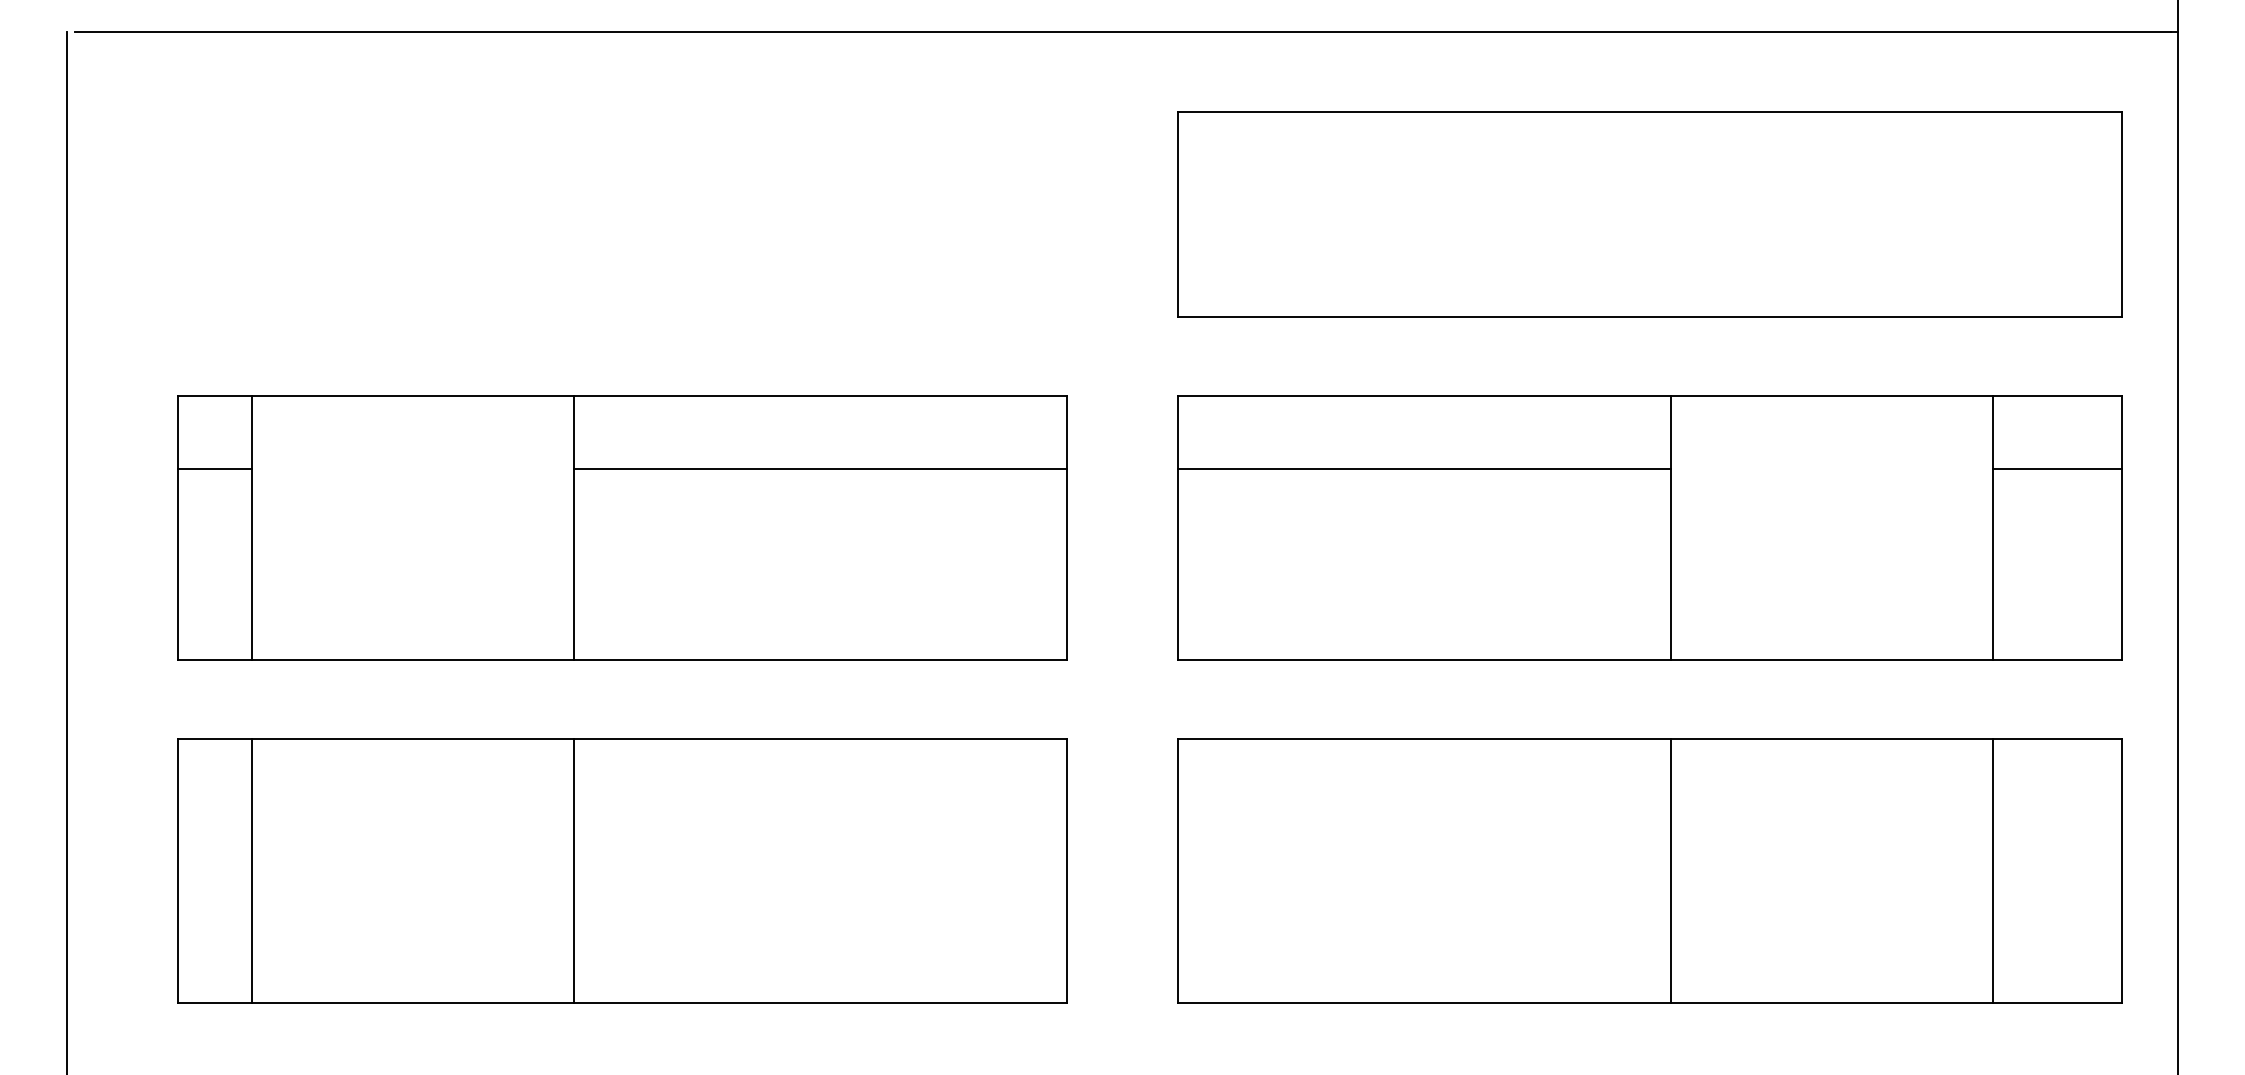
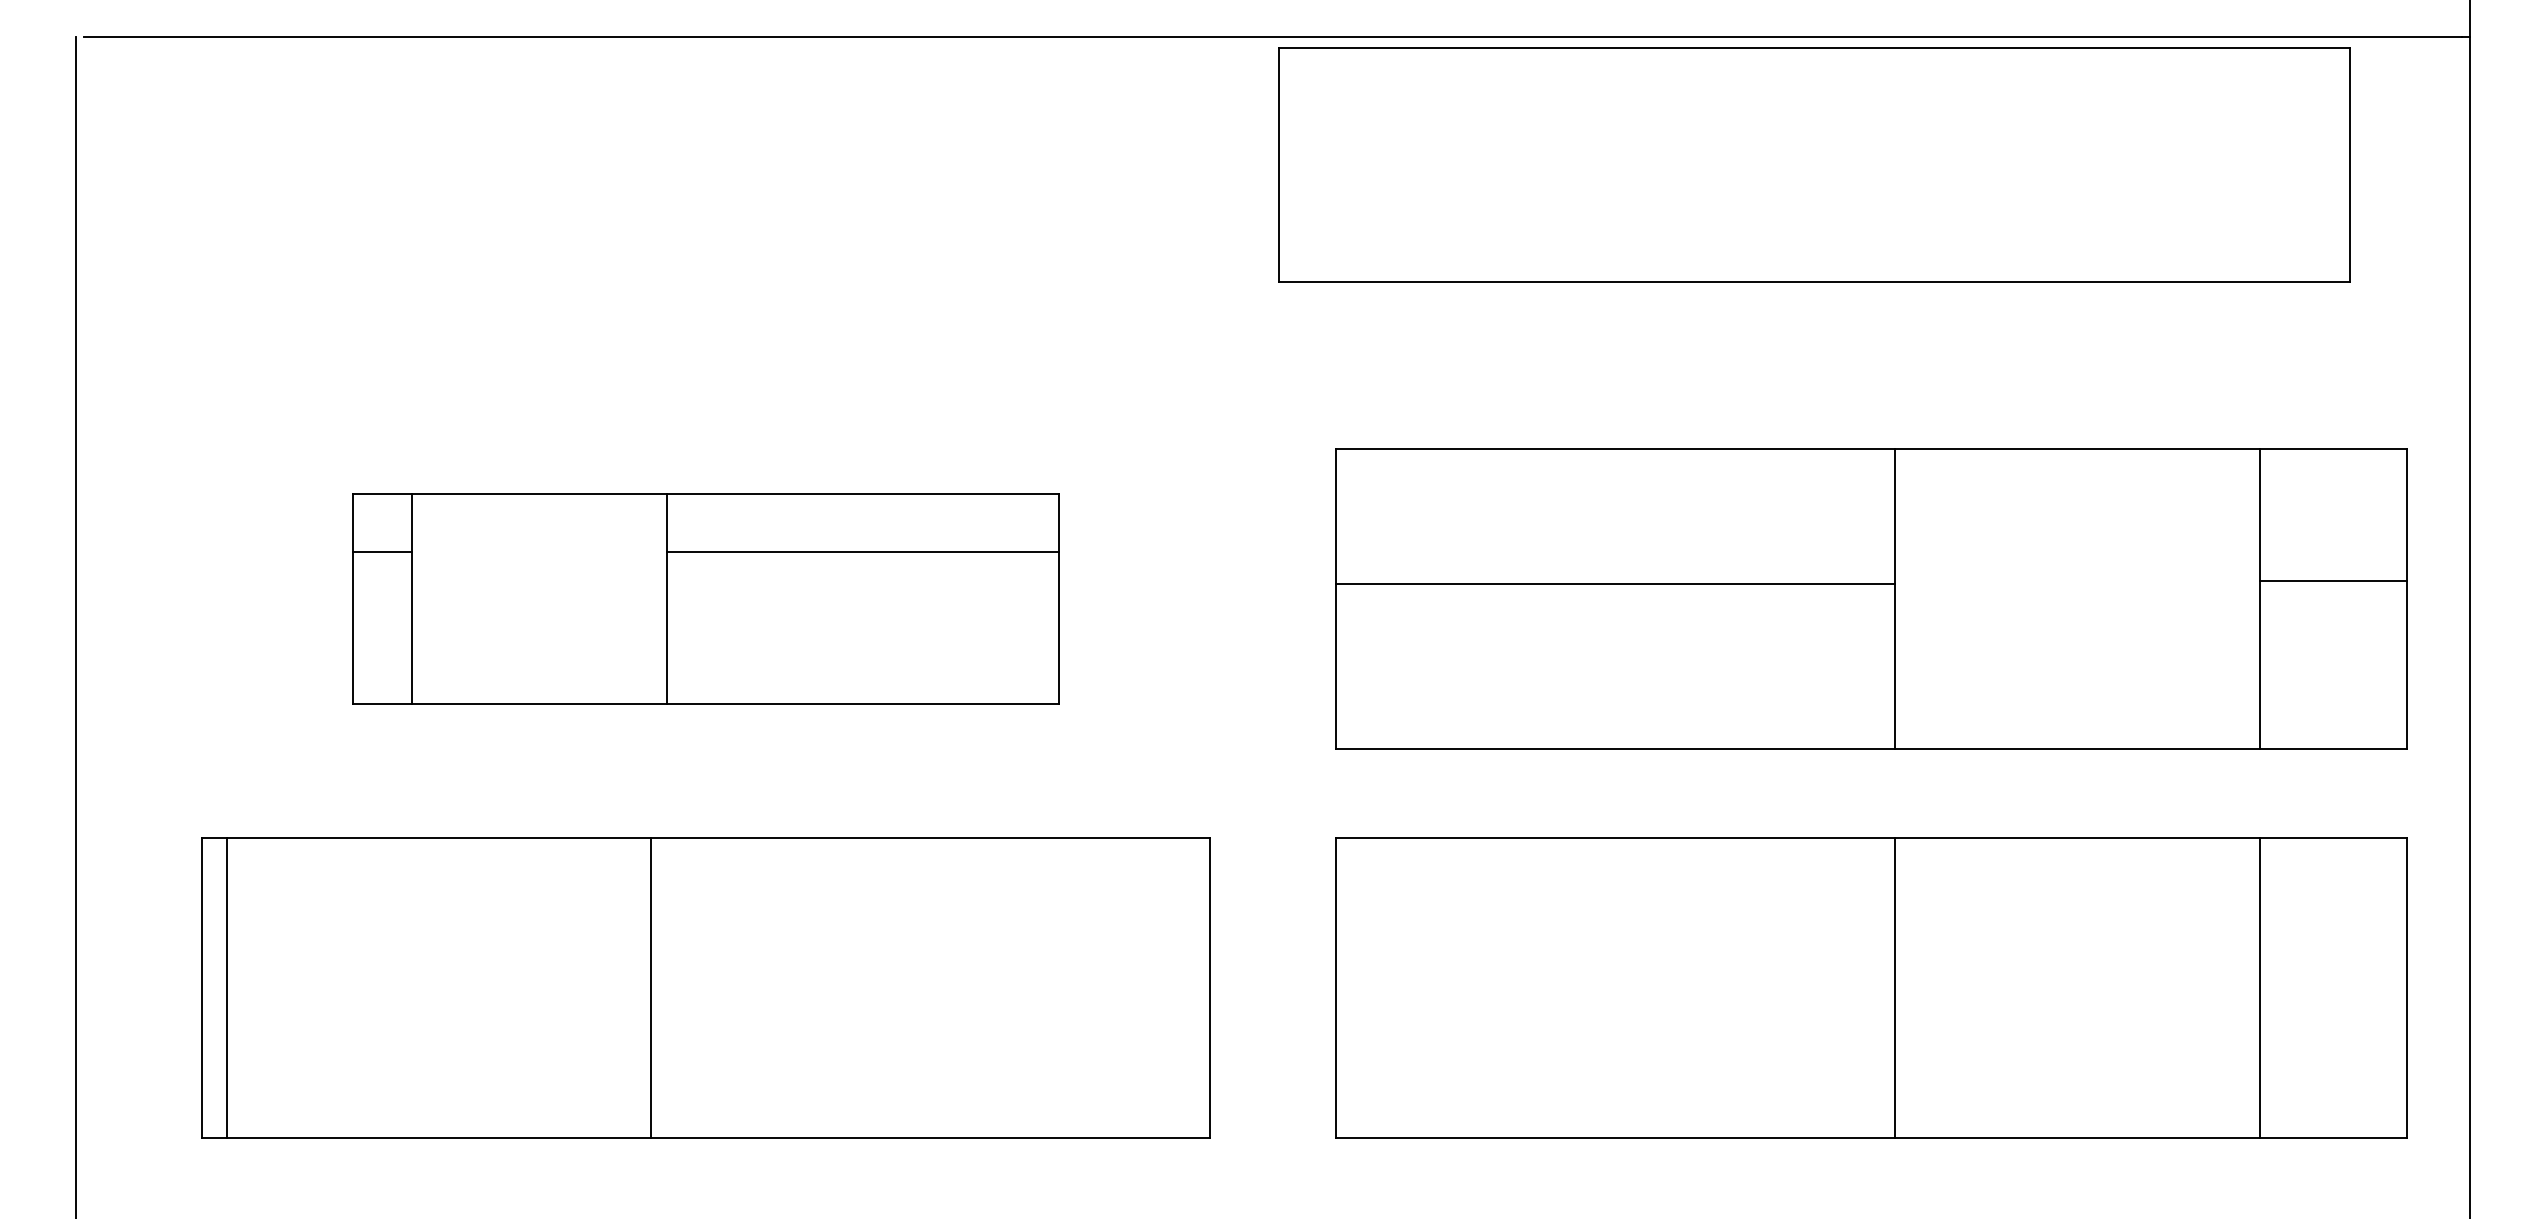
part: (1650, 213) -> (1814, 164), moved
line: (1424, 468) -> (1615, 583), moved
line: (2057, 468) -> (2333, 580), moved
part: (622, 527) -> (705, 598), size x0.7
line: (251, 870) -> (226, 987), moved

